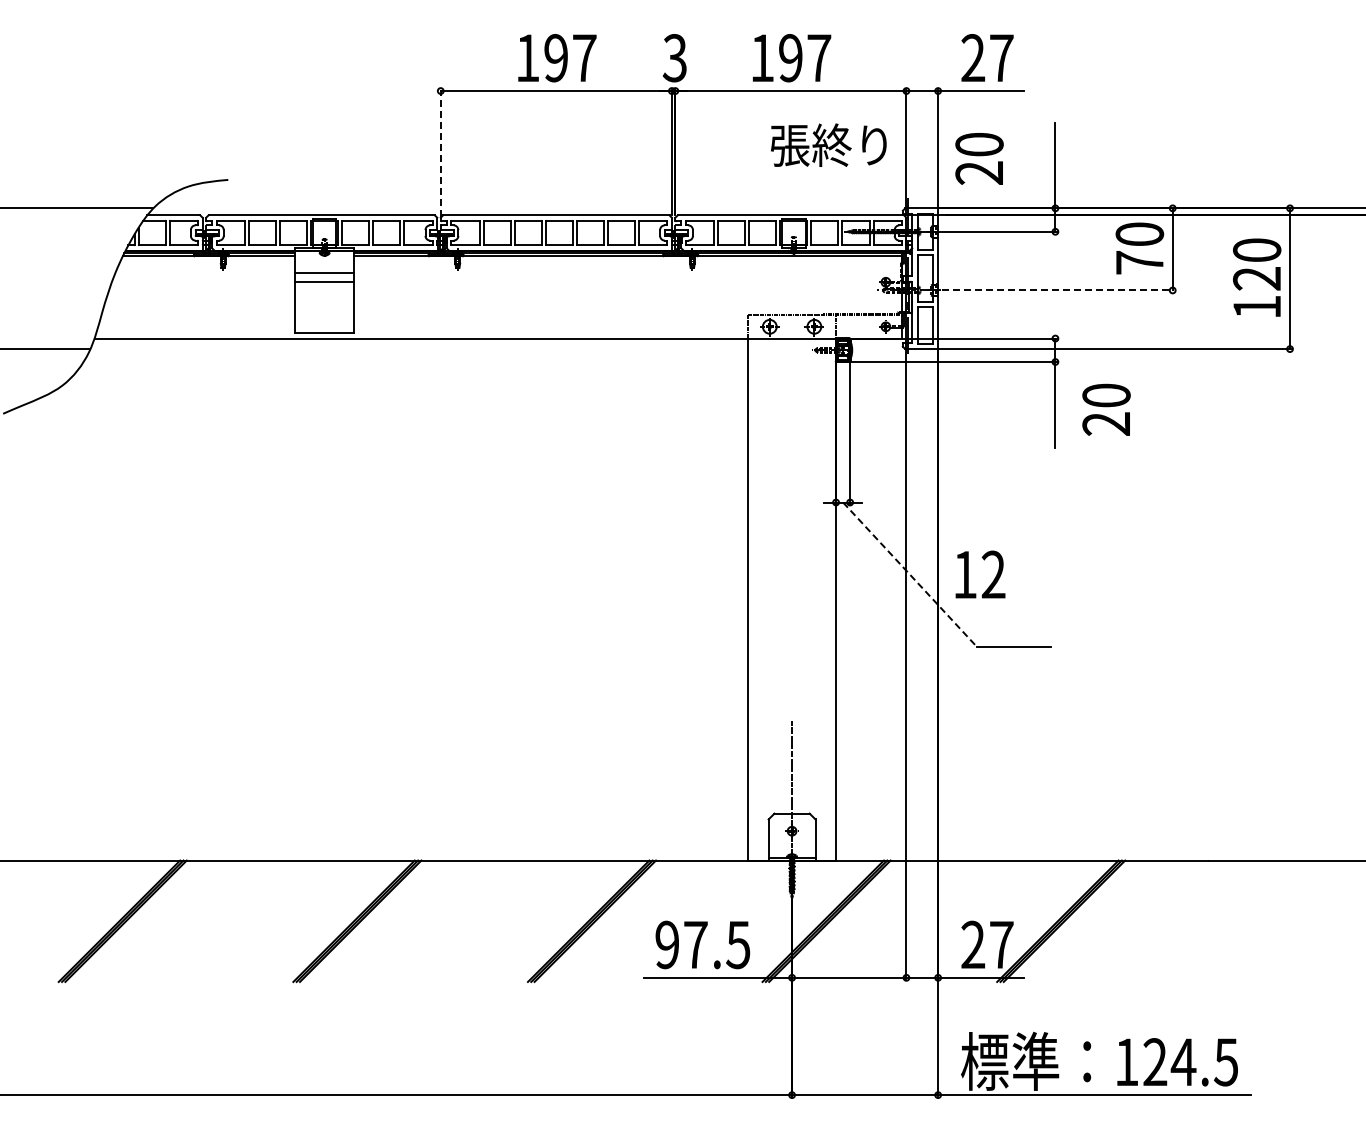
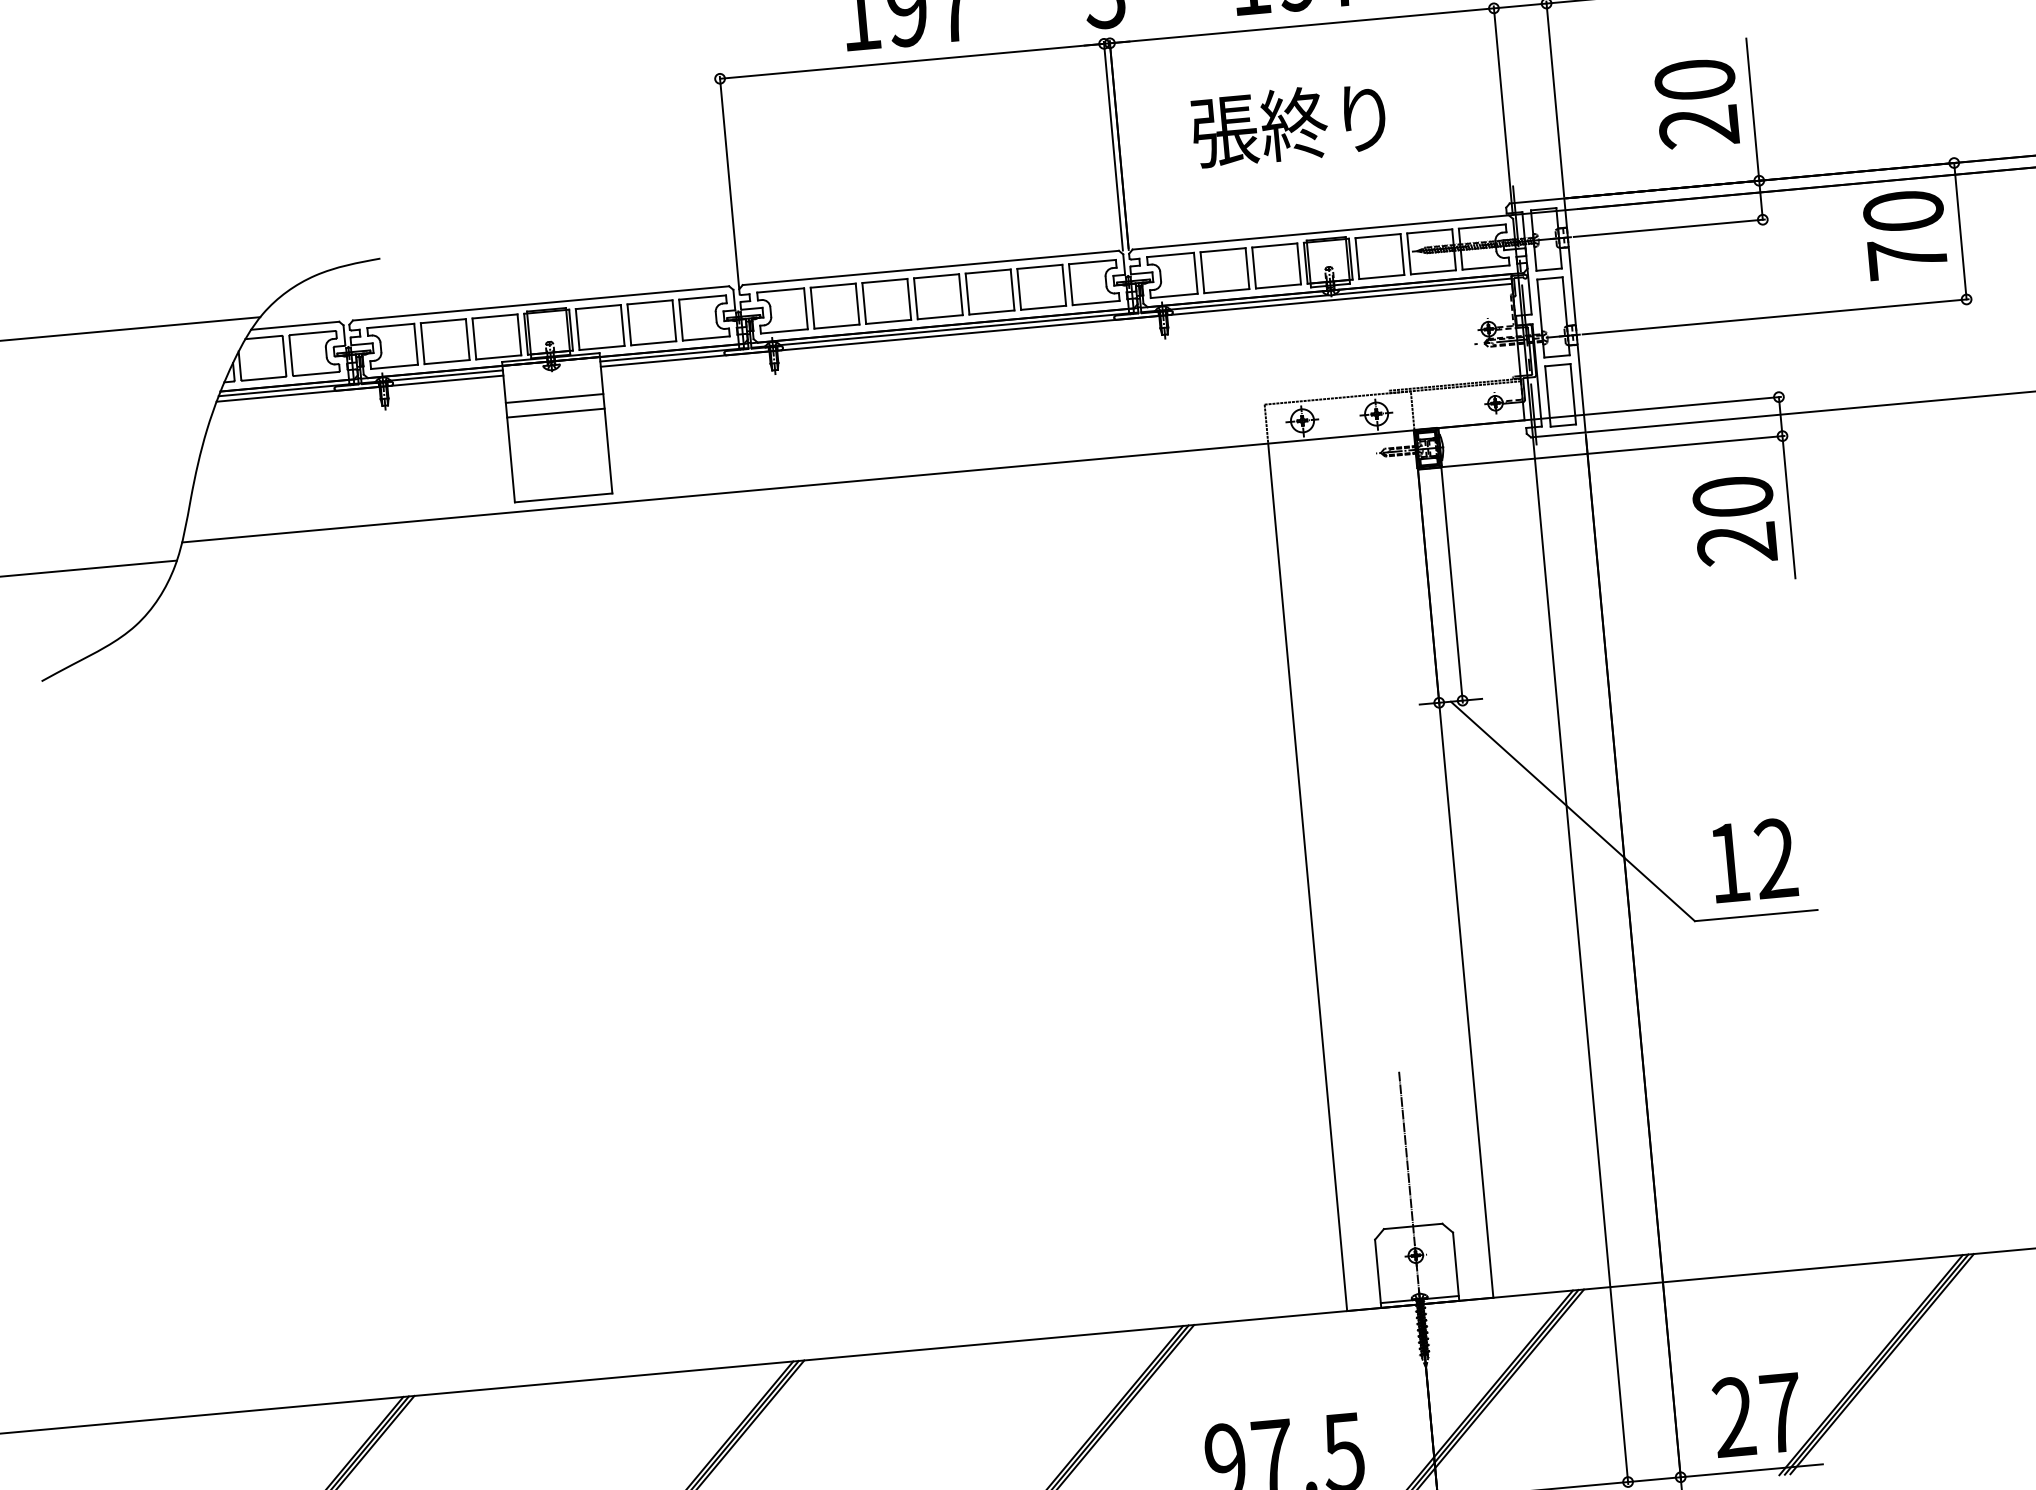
text: (828, 144) -> (1288, 123), moved
line: (440, 152) -> (728, 180), dashed -> solid
text: (979, 158) -> (1697, 102), moved
line: (1058, 290) -> (1776, 316), dashed -> solid
text: (1106, 409) -> (1734, 520), moved
line: (910, 574) -> (1573, 811), dashed -> solid
text: (980, 574) -> (1754, 860), moved

